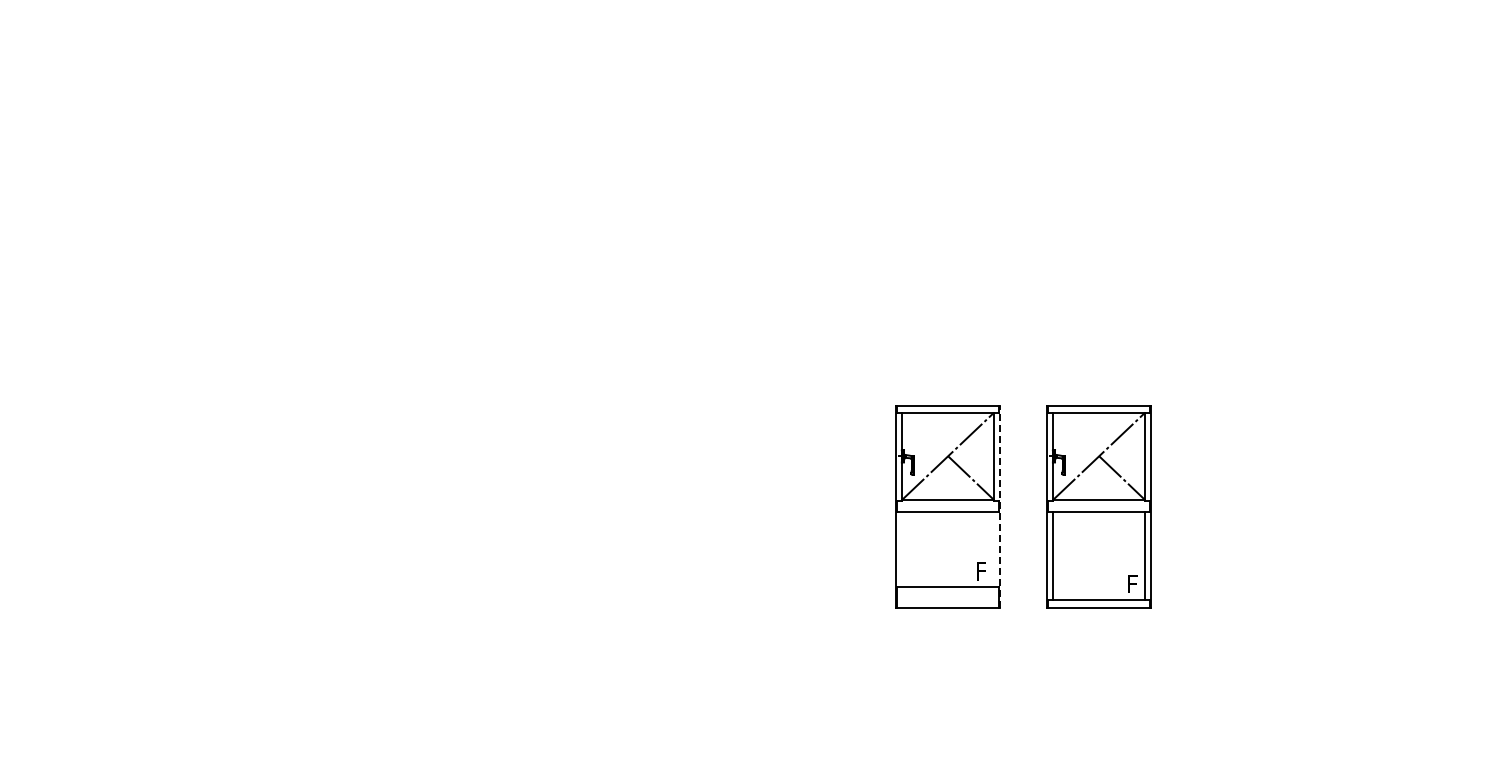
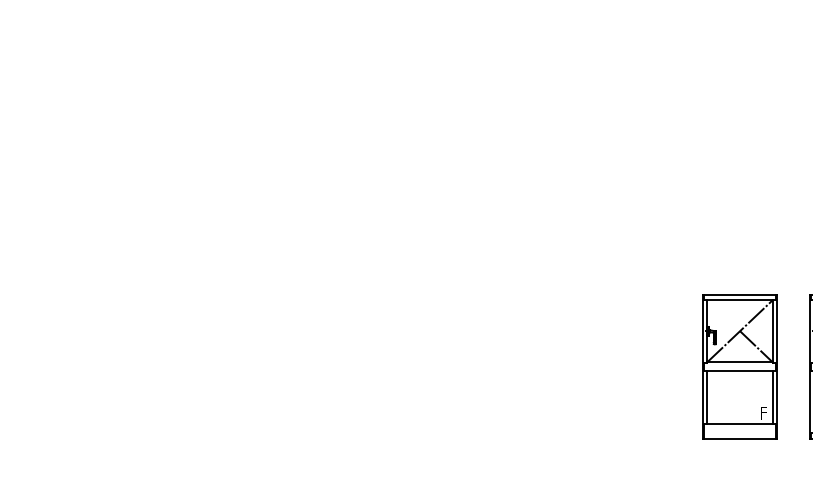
line: (1000, 506) -> (777, 366), dashed -> solid
line: (901, 549) -> (706, 397), added
line: (994, 549) -> (772, 397), added

